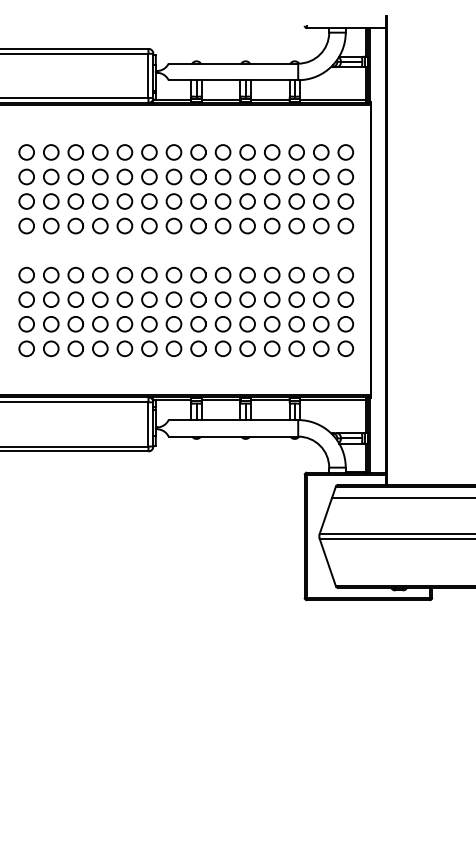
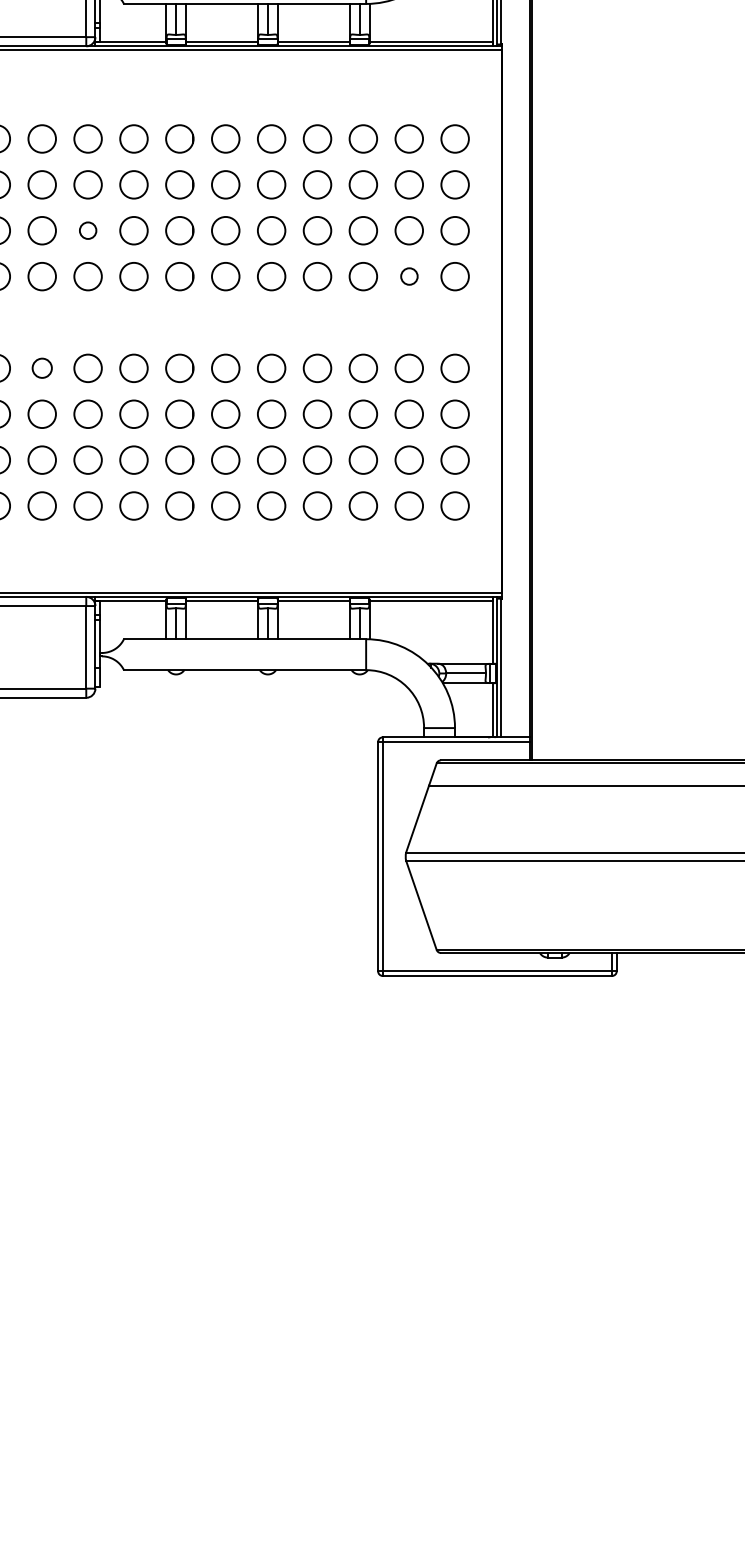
circle: (149, 201) -> (88, 230), size x0.6
circle: (321, 225) -> (409, 275), size x0.6
circle: (124, 274) -> (41, 367), size x0.7

